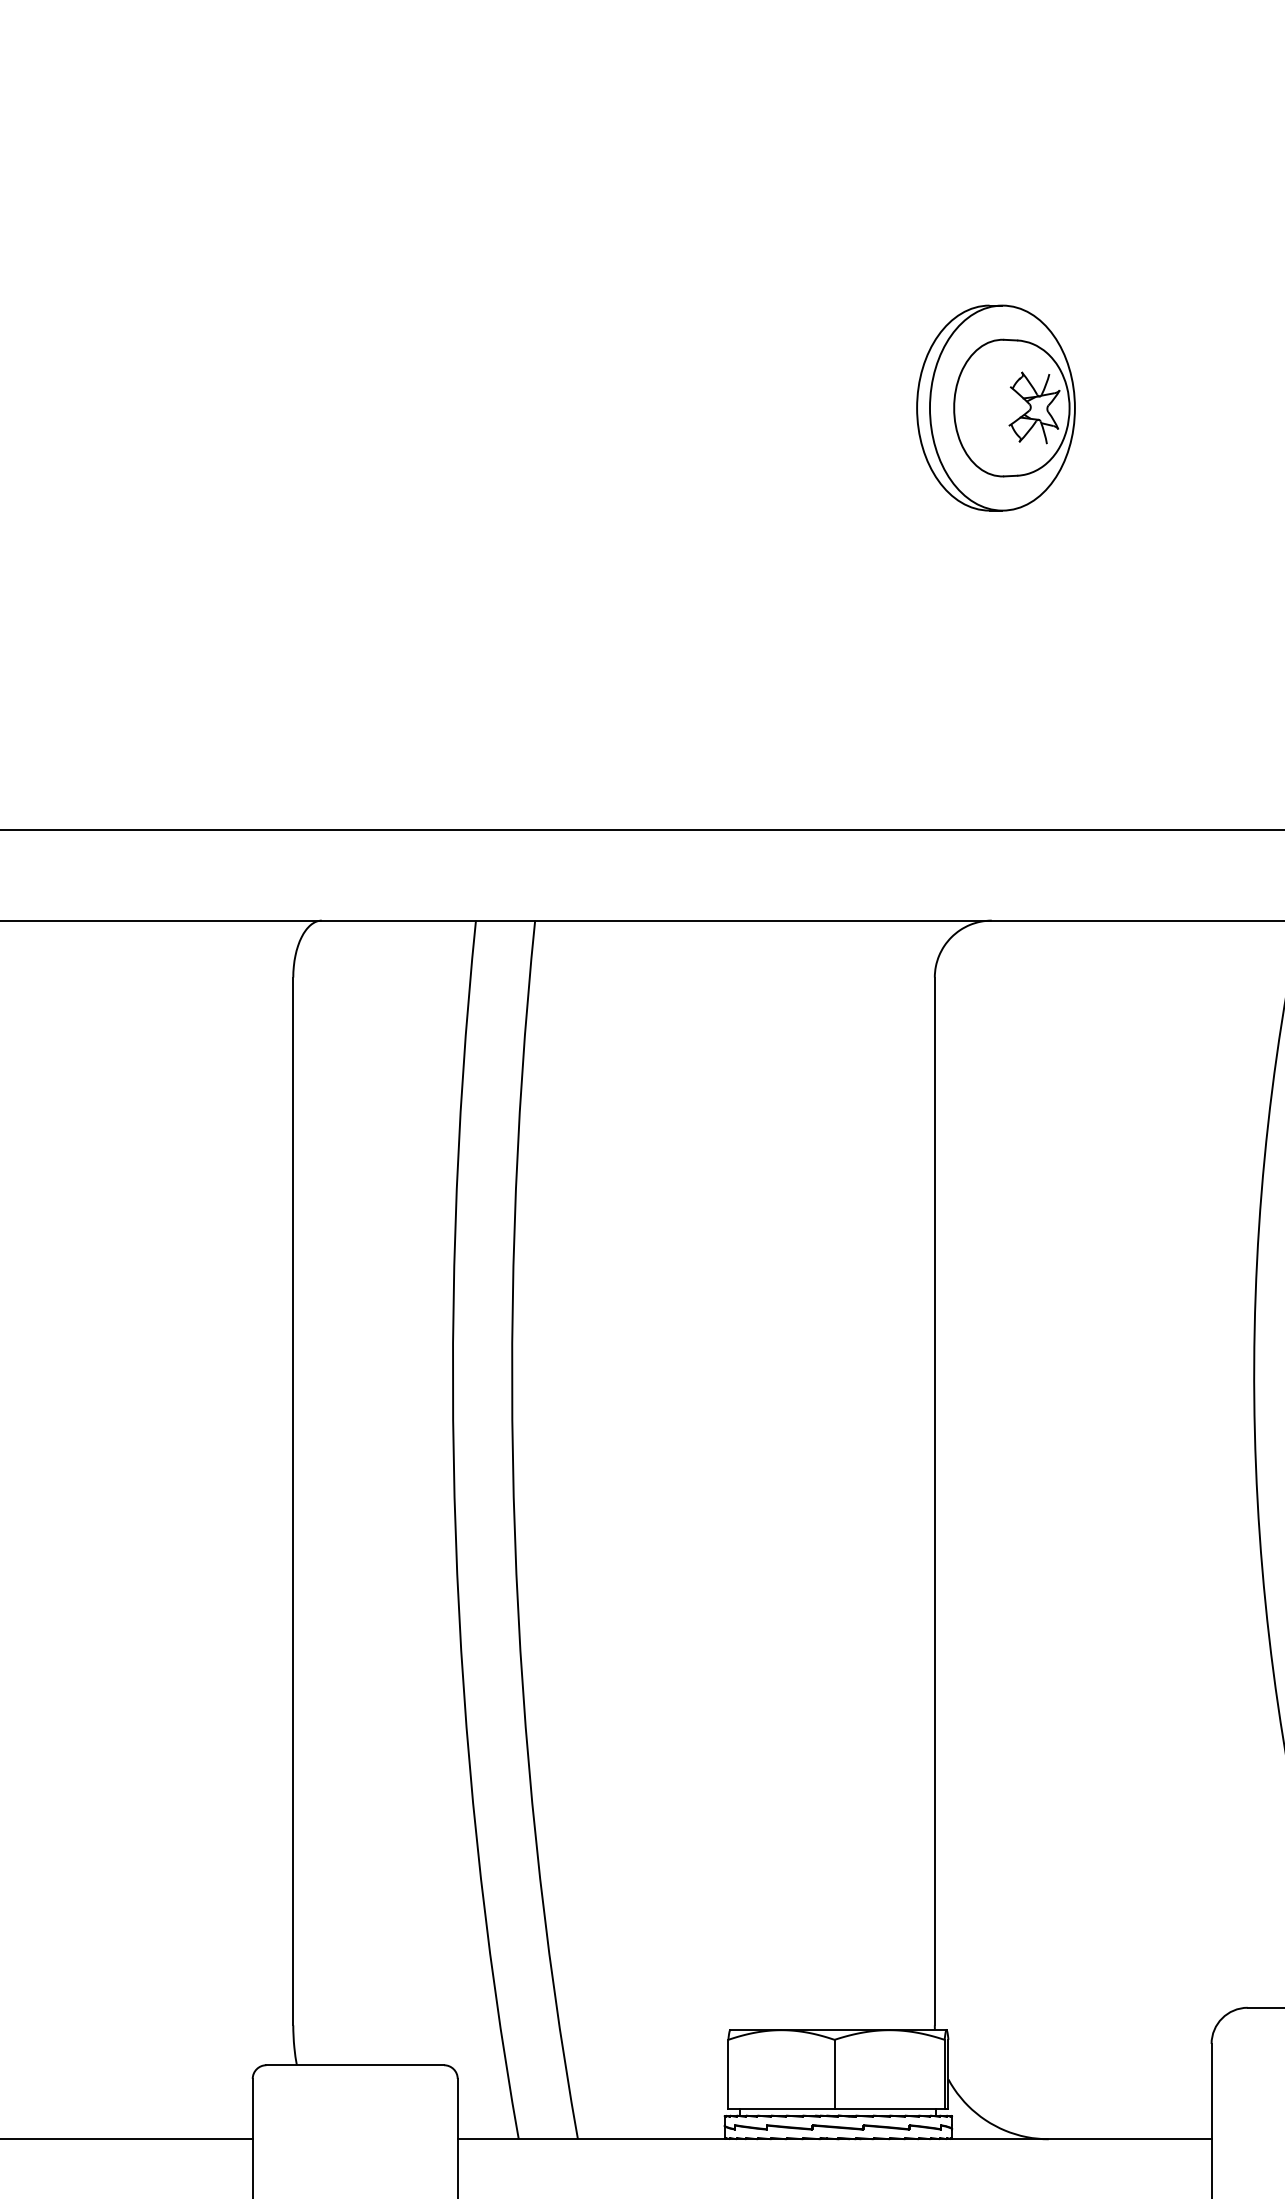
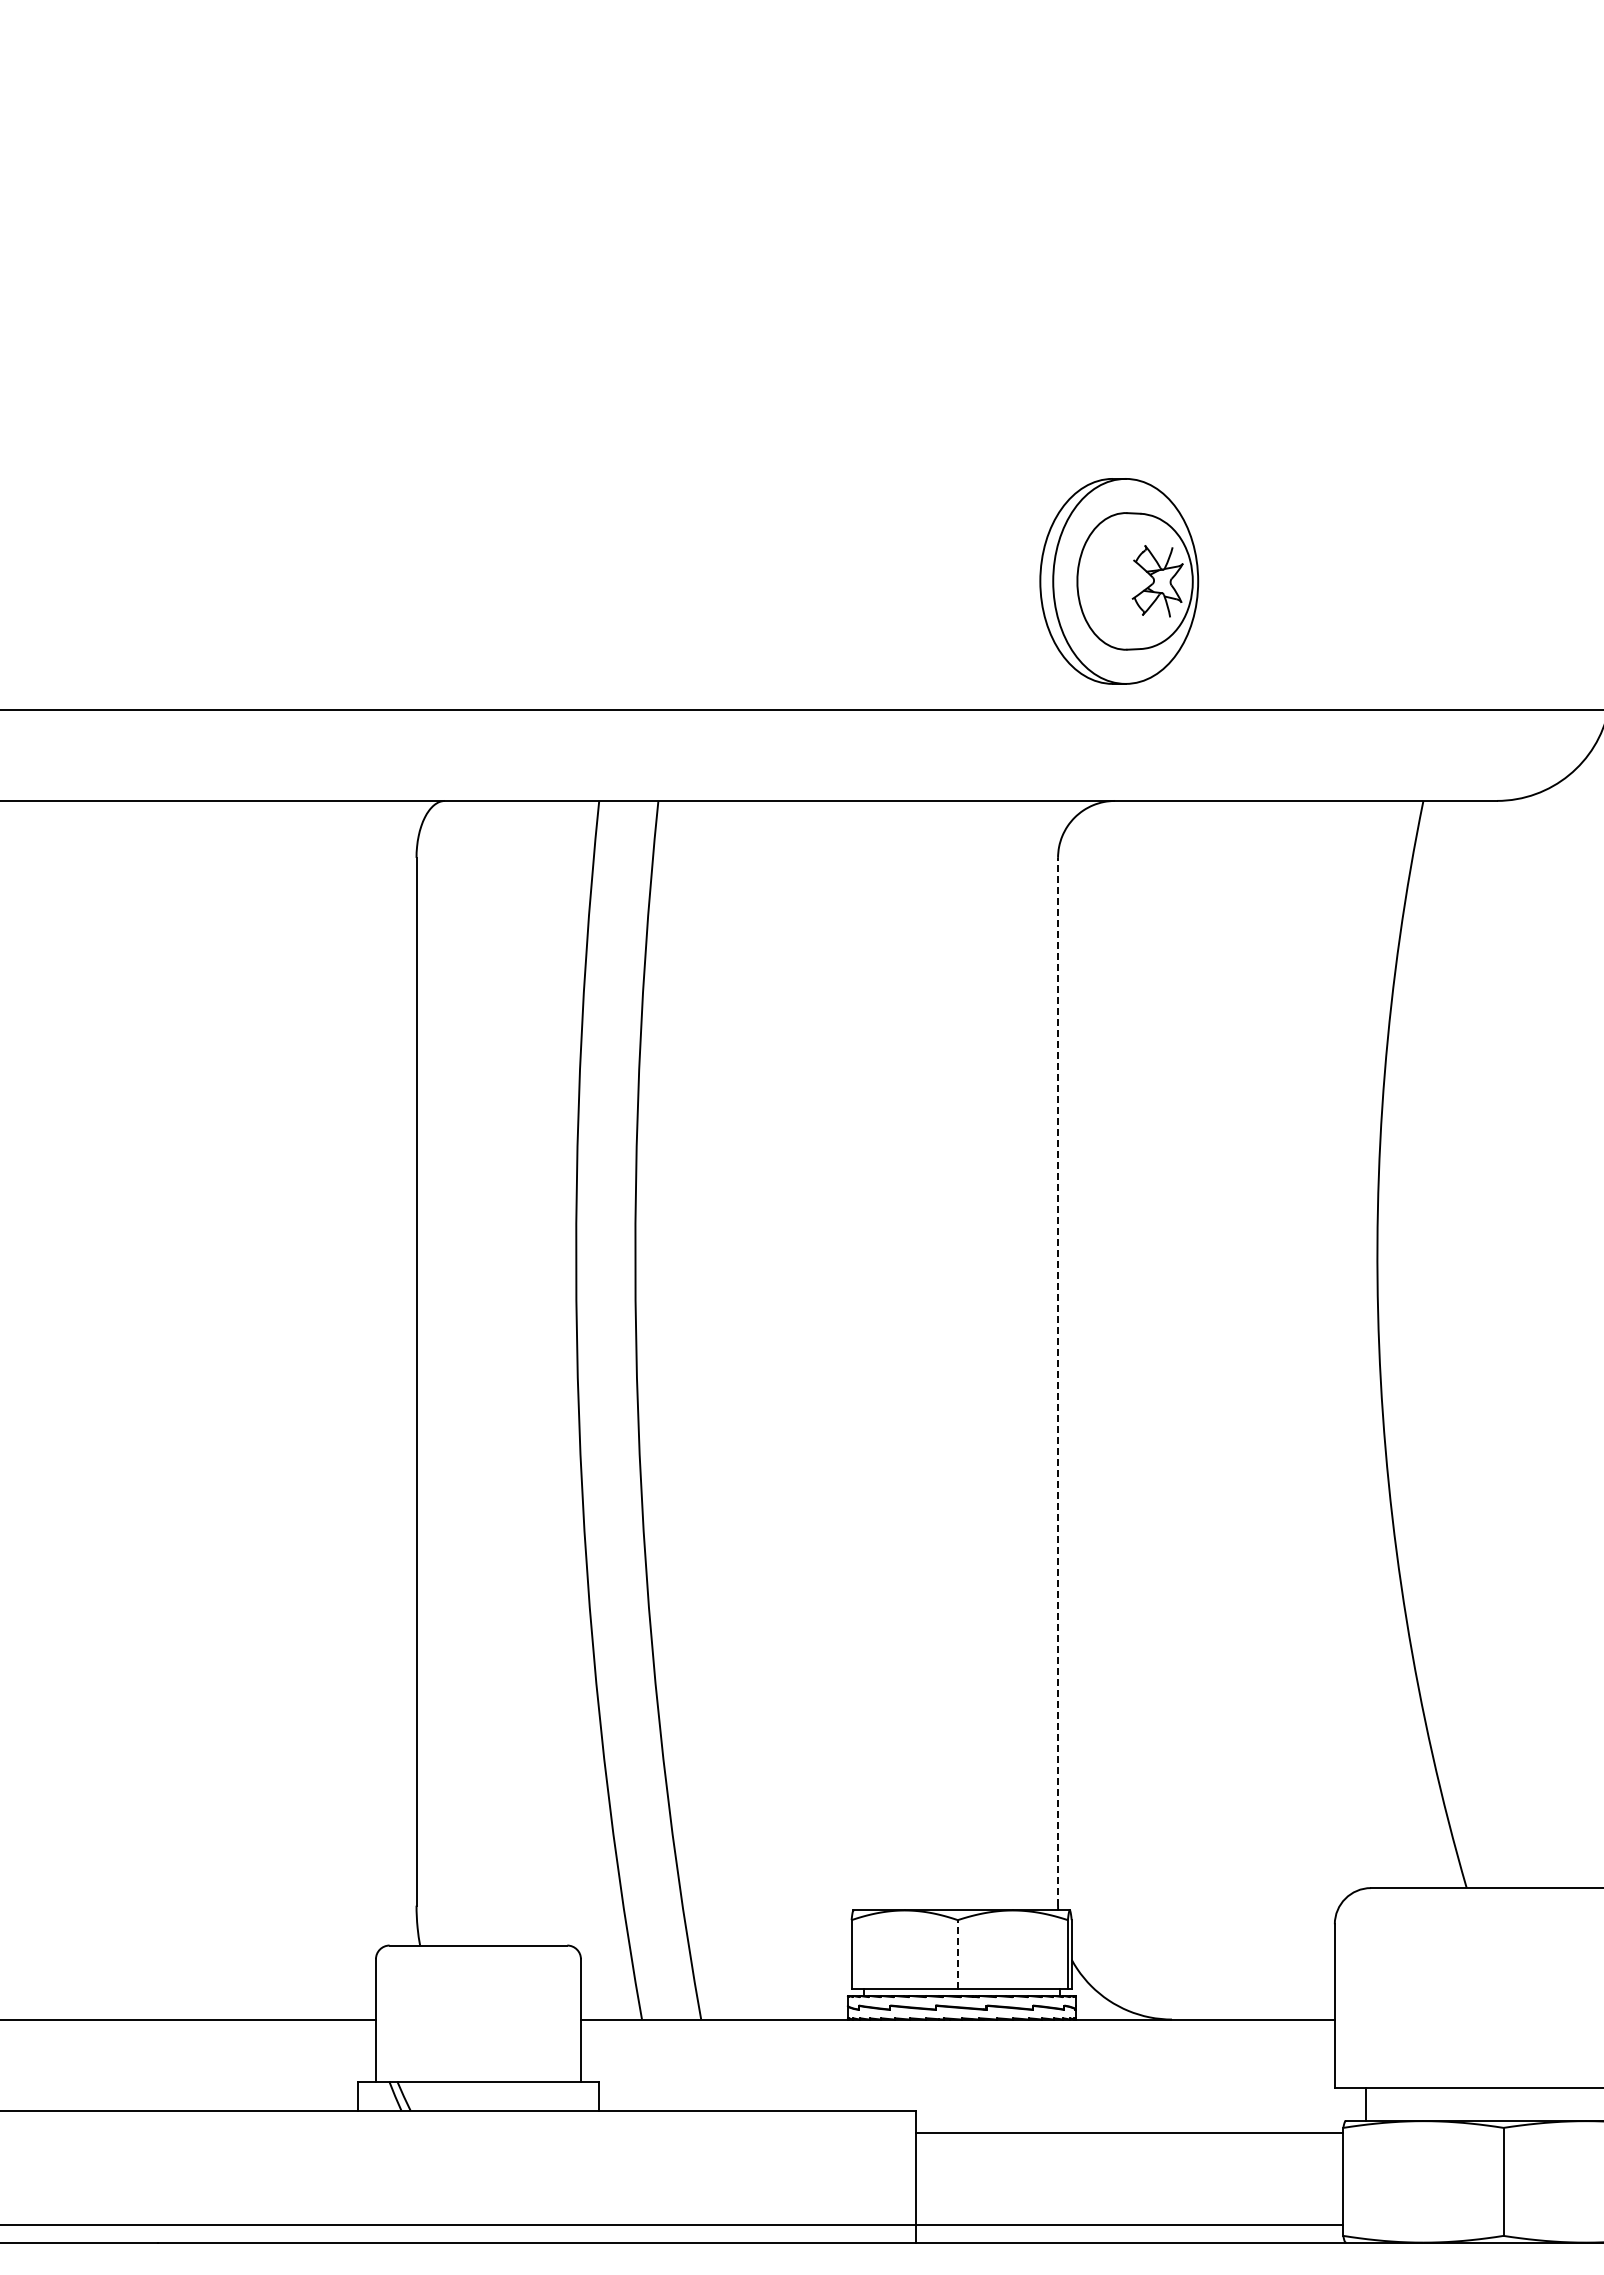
part: (996, 408) -> (1119, 581), moved
line: (935, 1501) -> (1058, 1381), solid -> dashed
line: (834, 2074) -> (957, 1954), solid -> dashed

